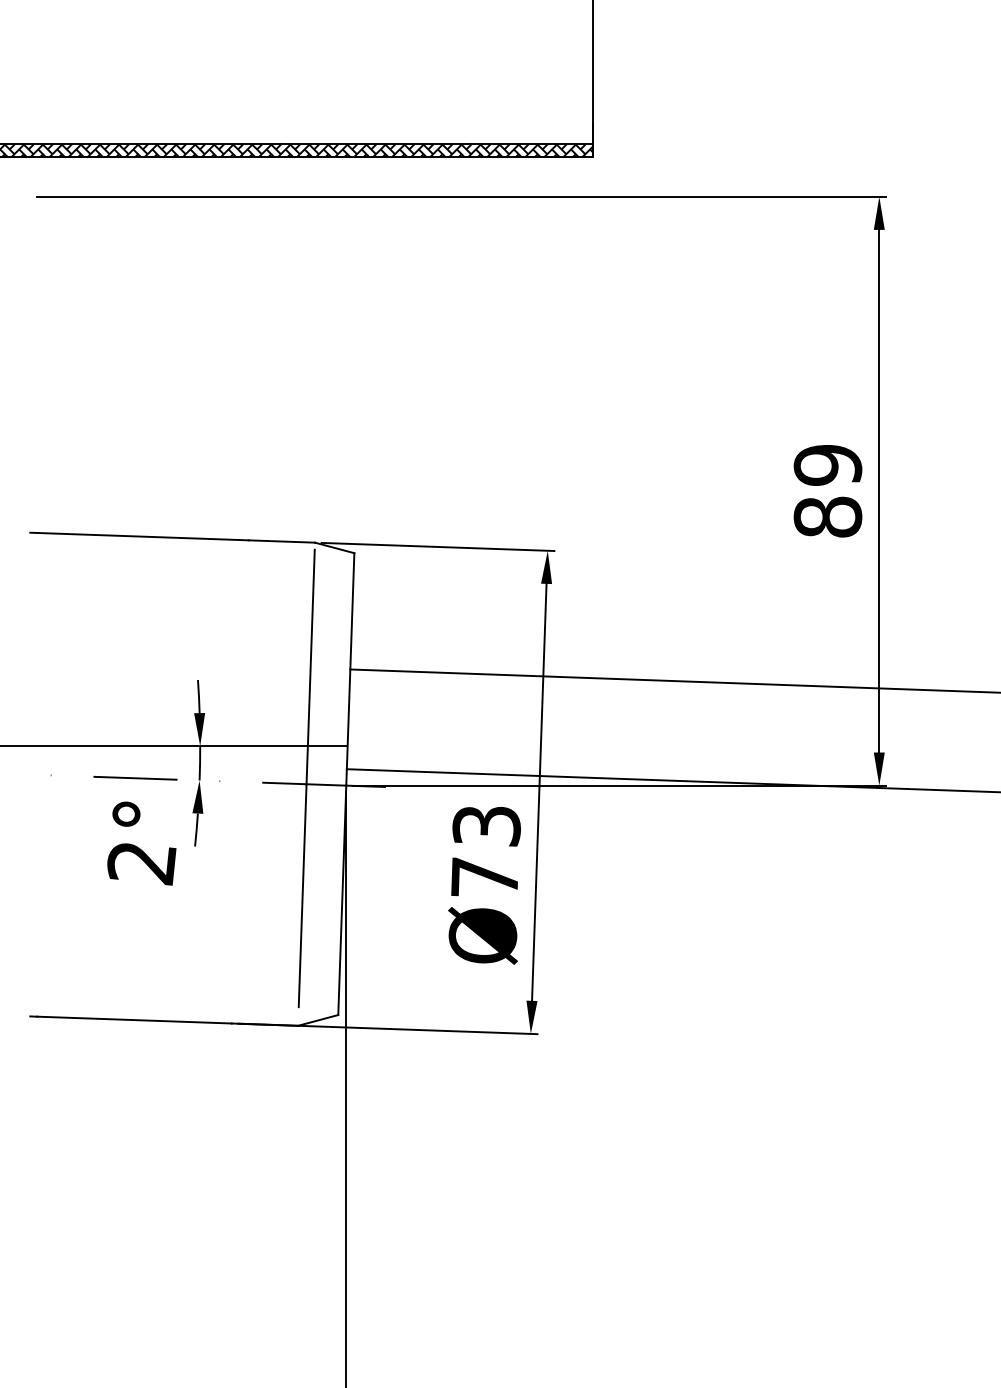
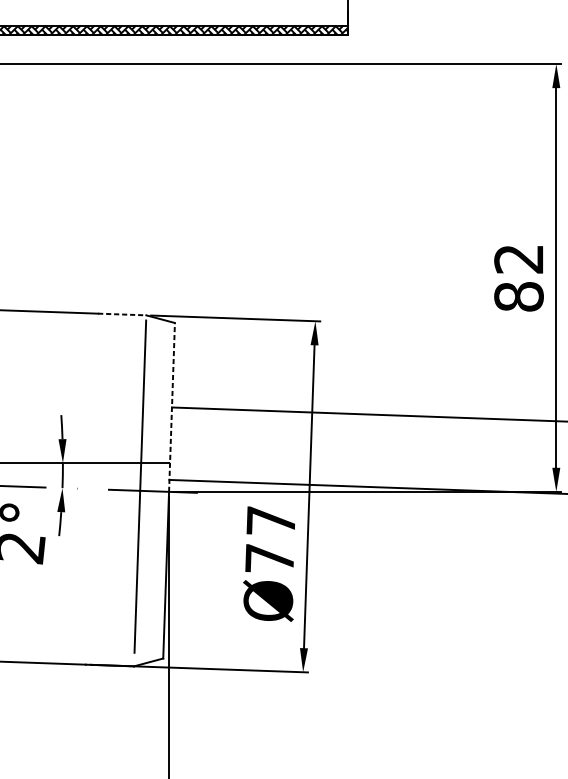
text: (827, 465) -> (518, 259), 89 -> 82
line: (282, 541) -> (122, 314), solid -> dashed
line: (350, 668) -> (172, 406), solid -> dashed
text: (486, 825) -> (270, 520), Ø73 -> Ø77

